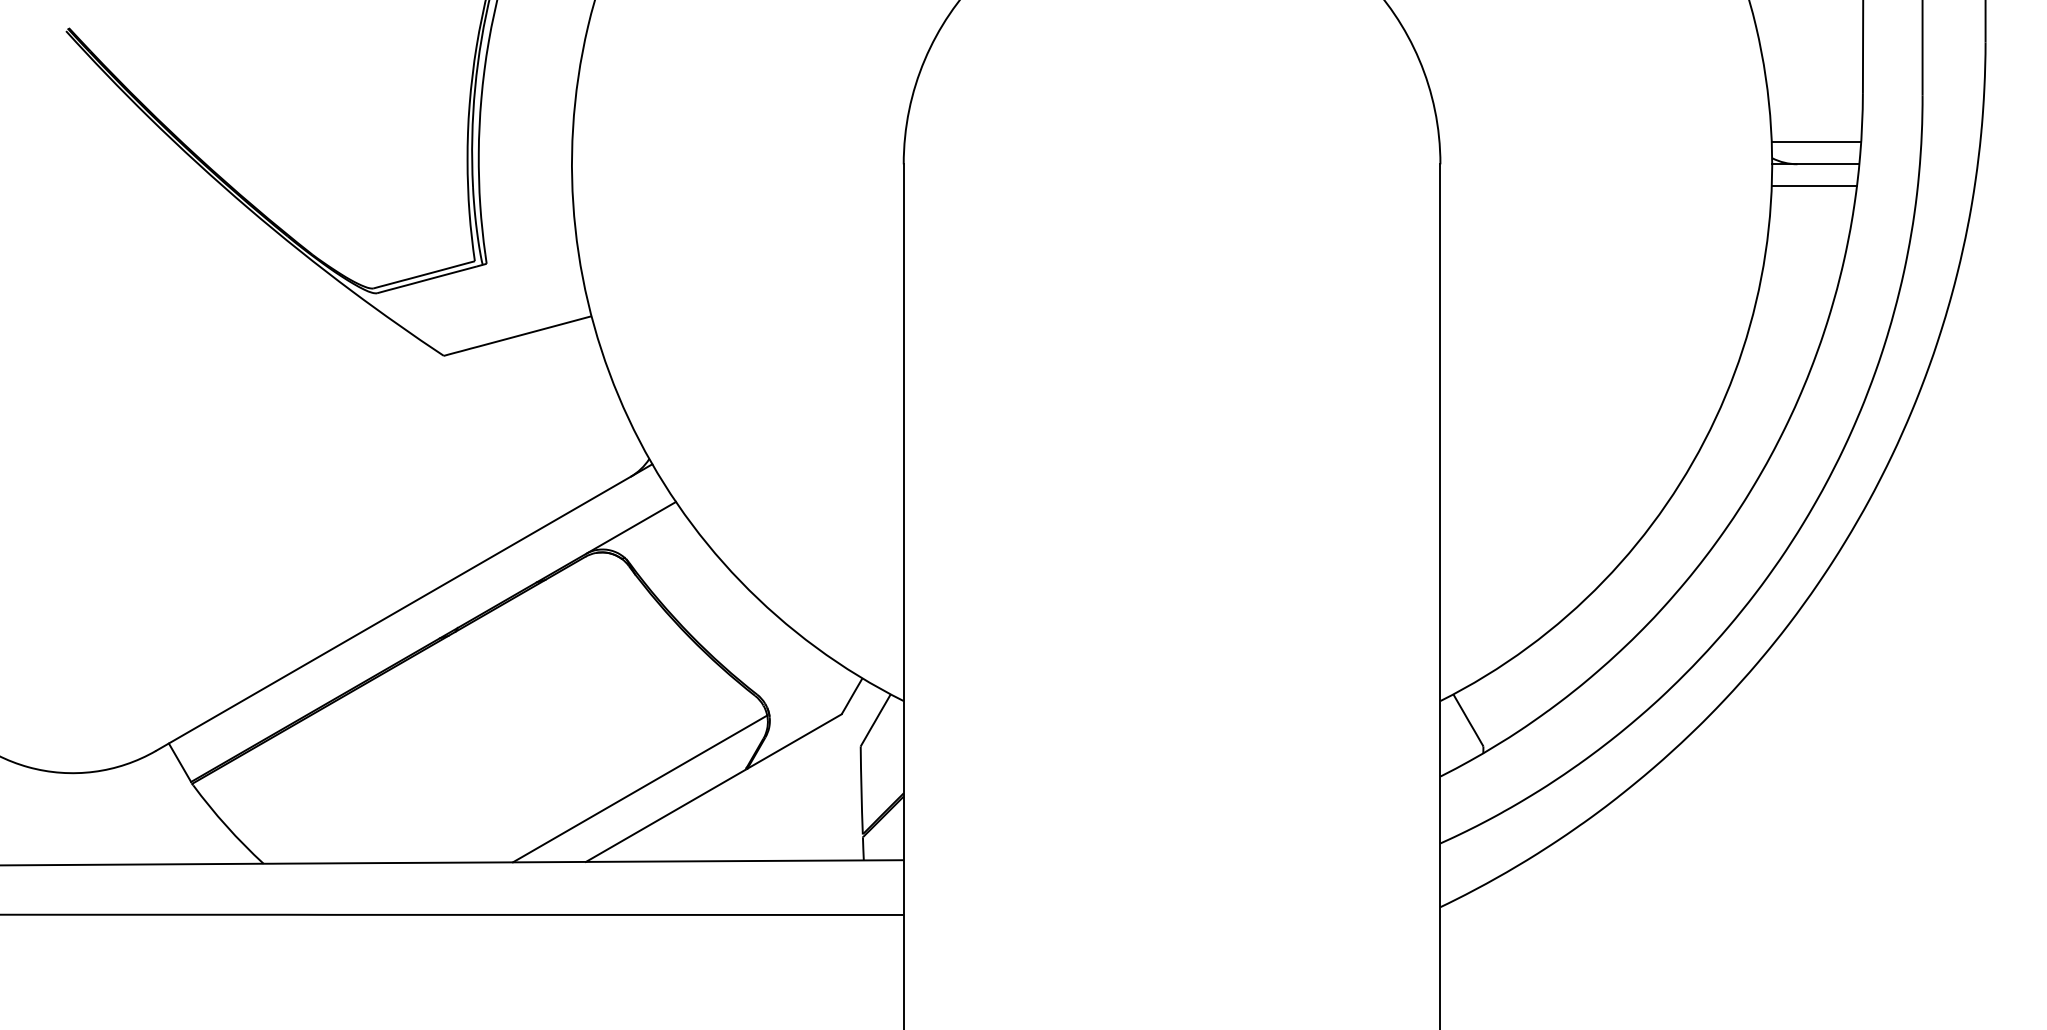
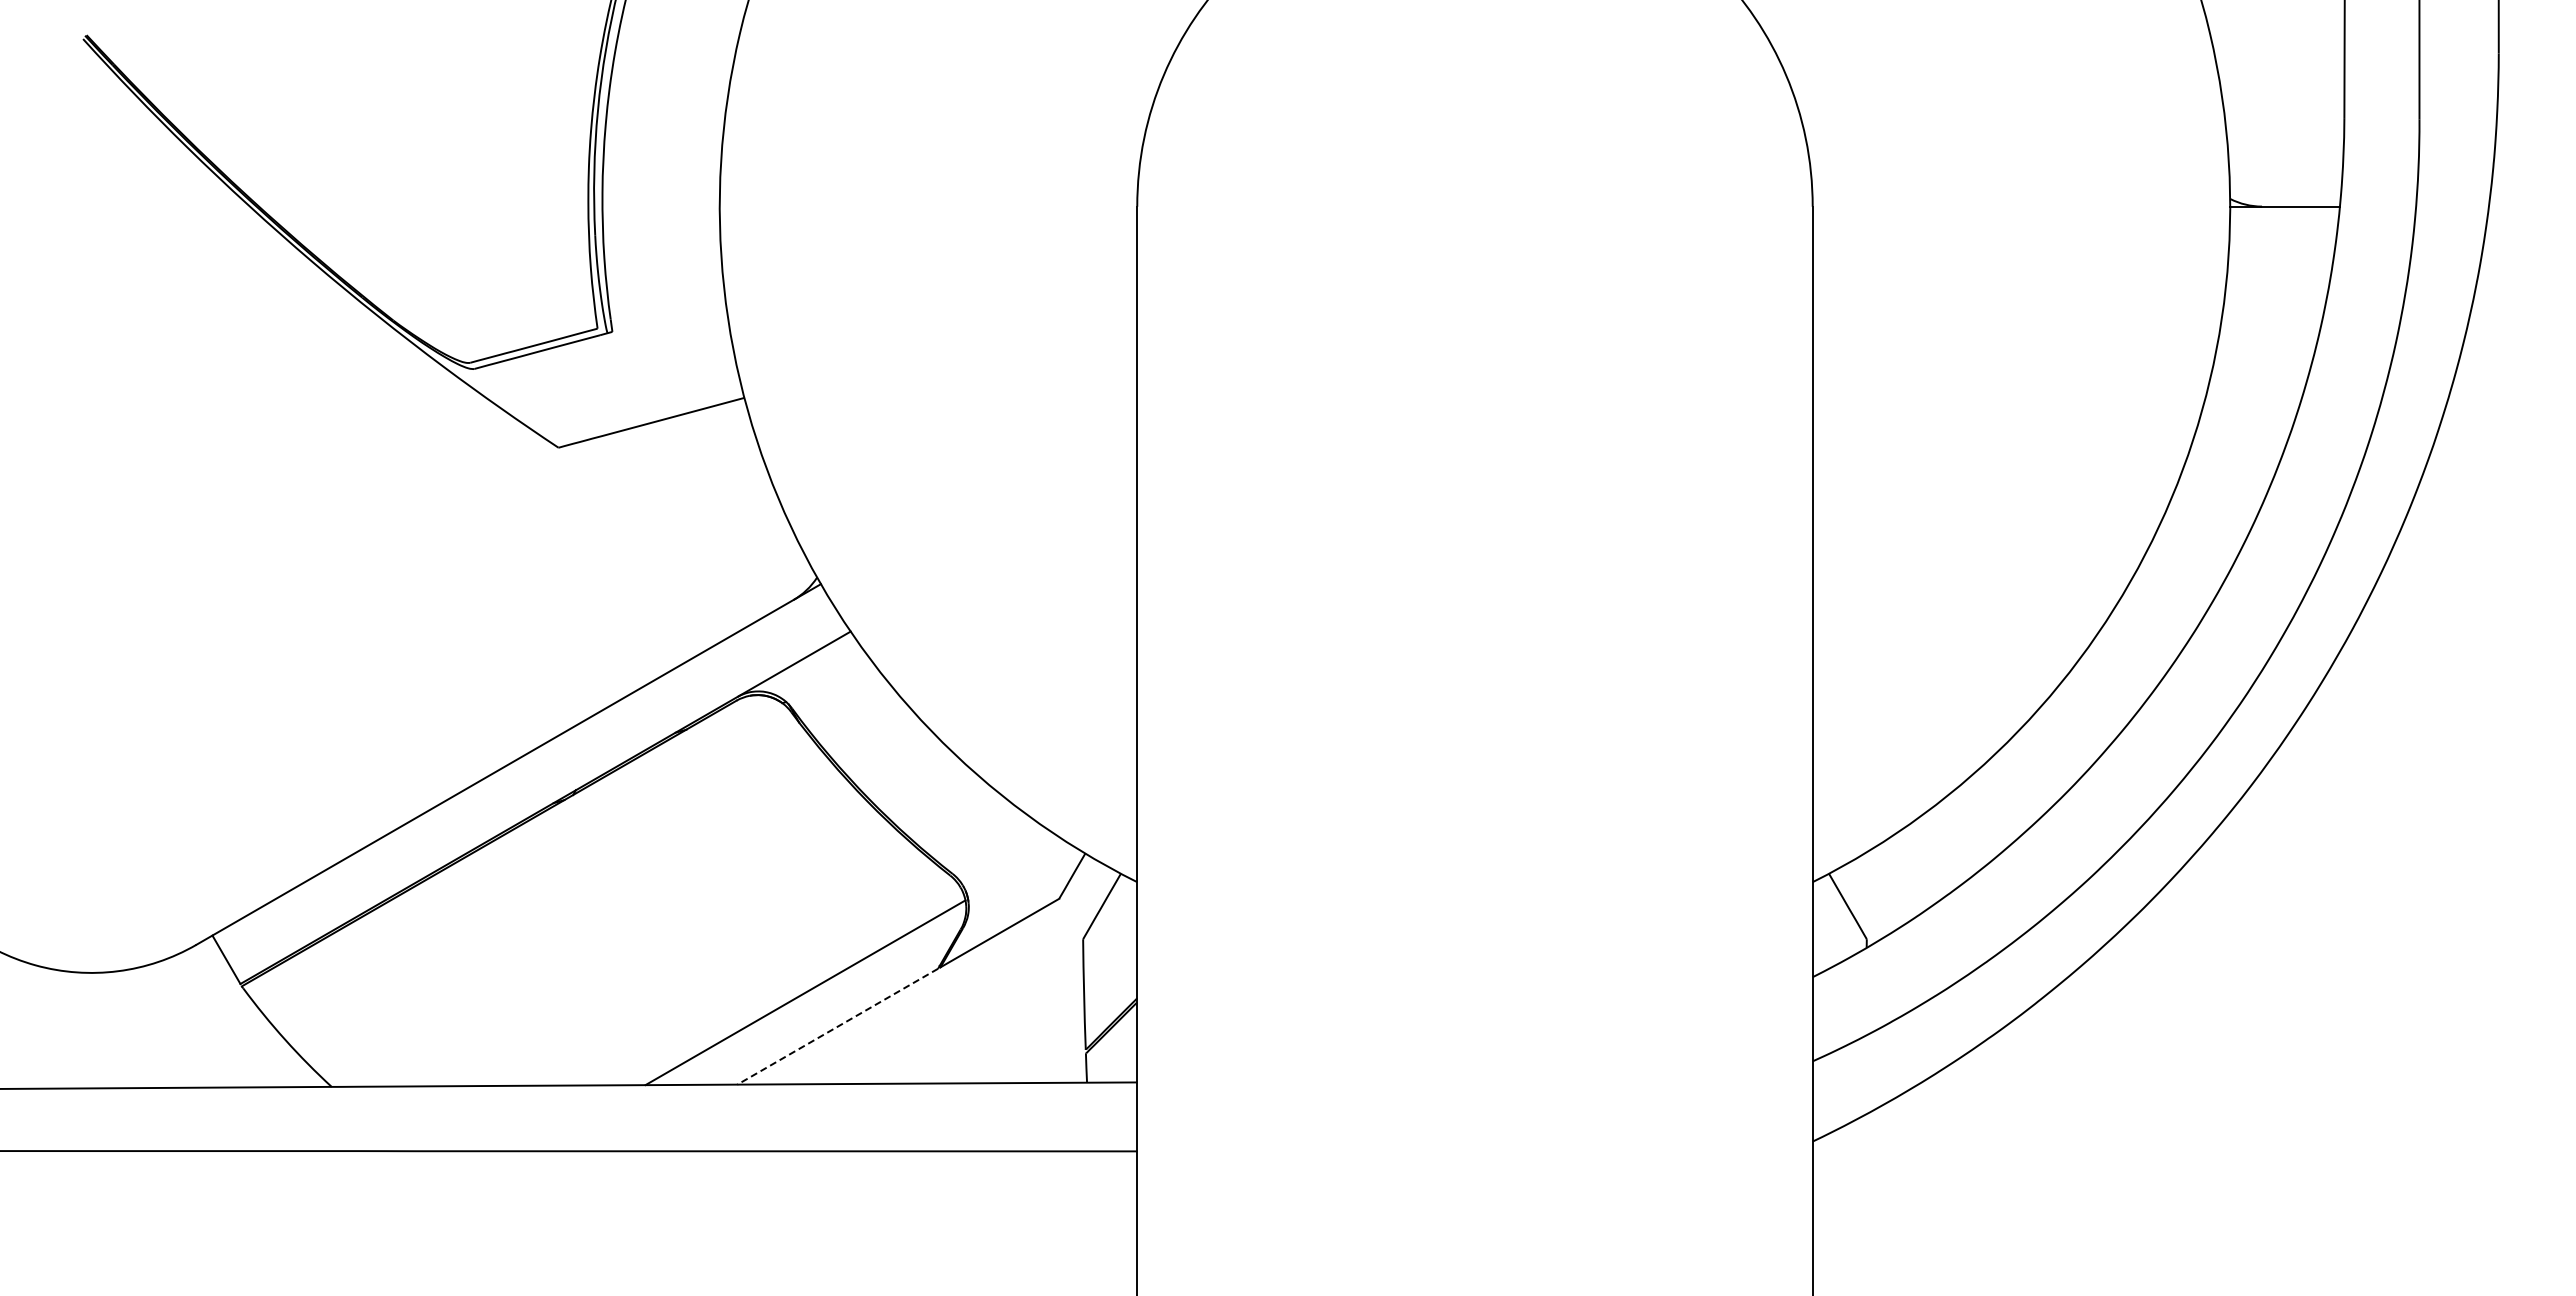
line: (1816, 141) -> (2285, 178), removed
line: (1813, 186) -> (2282, 234), removed
line: (665, 815) -> (837, 1026), solid -> dashed

